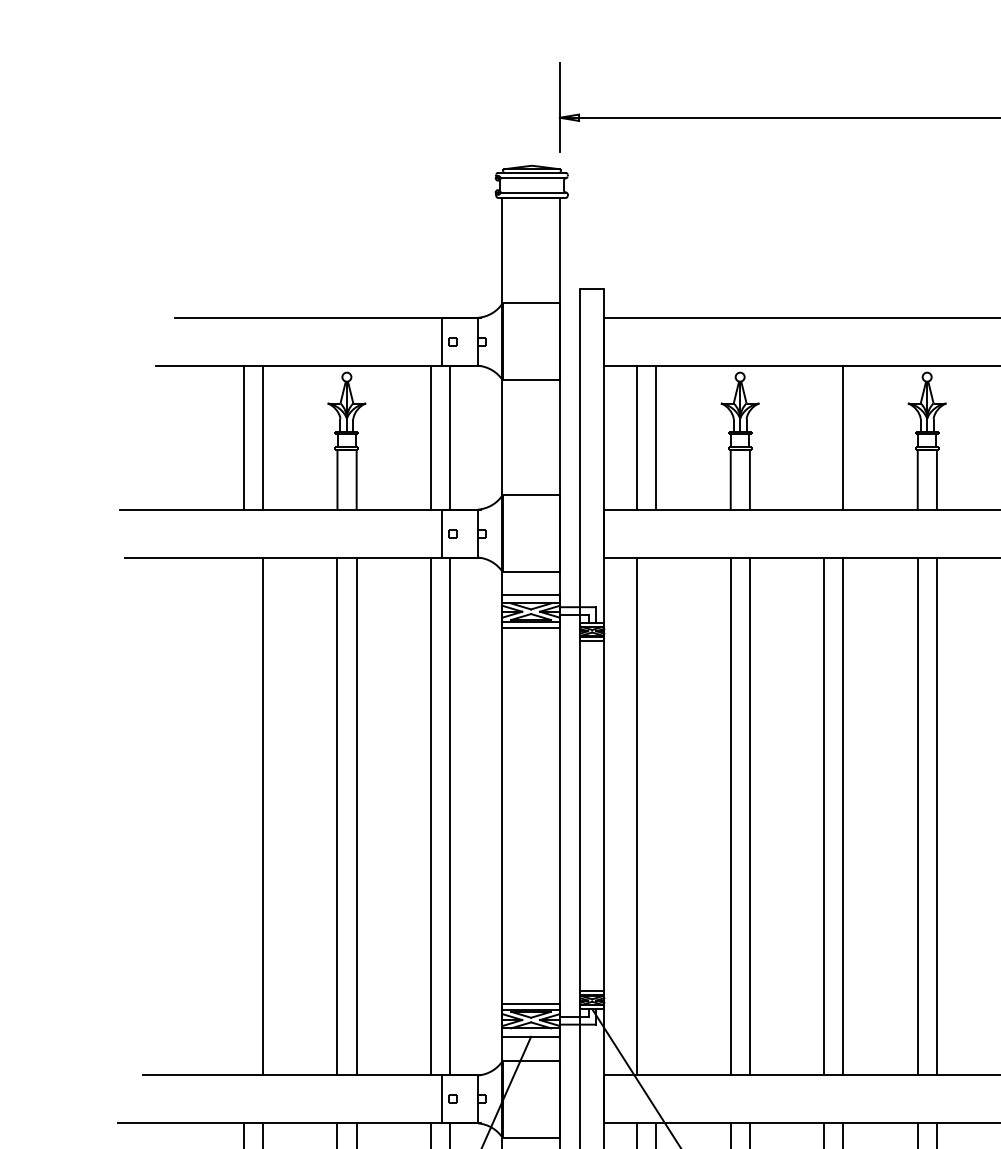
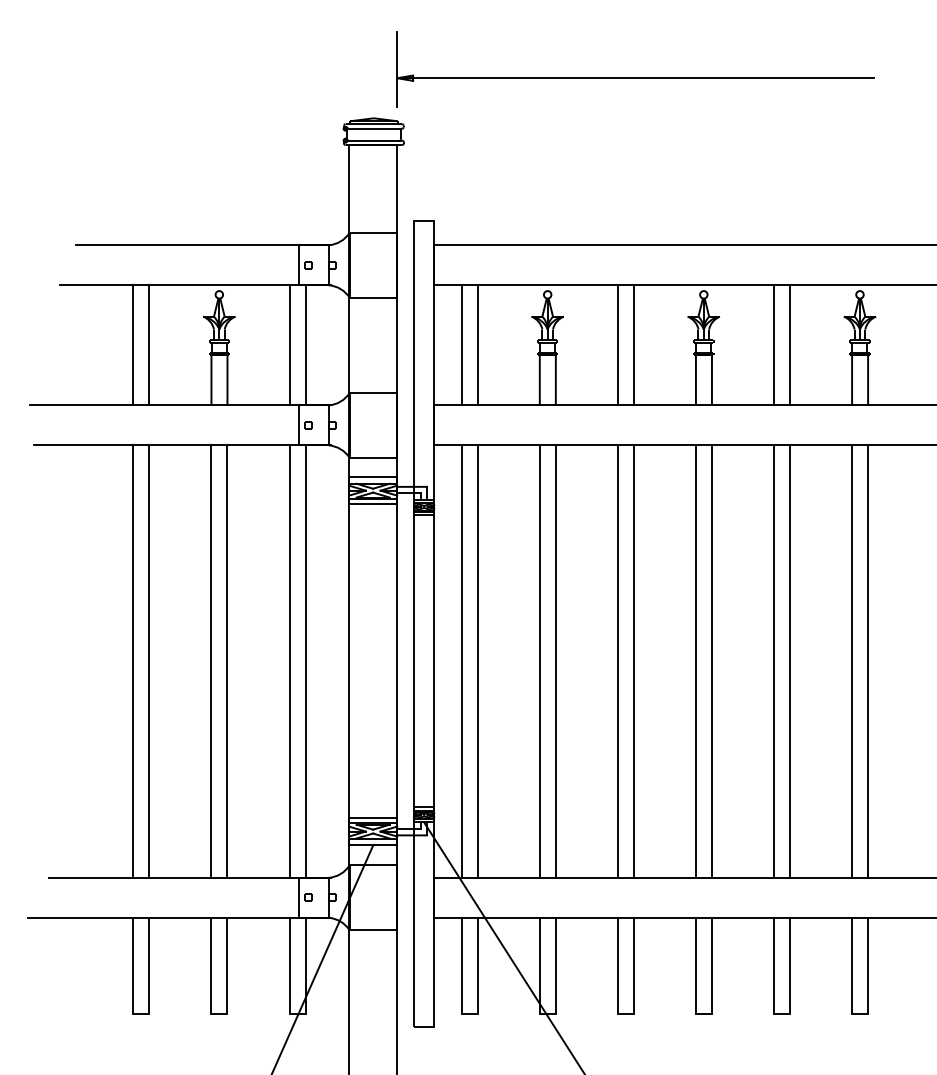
line: (823, 437) -> (617, 345), added
line: (244, 816) -> (133, 661), added
line: (656, 816) -> (477, 661), added

